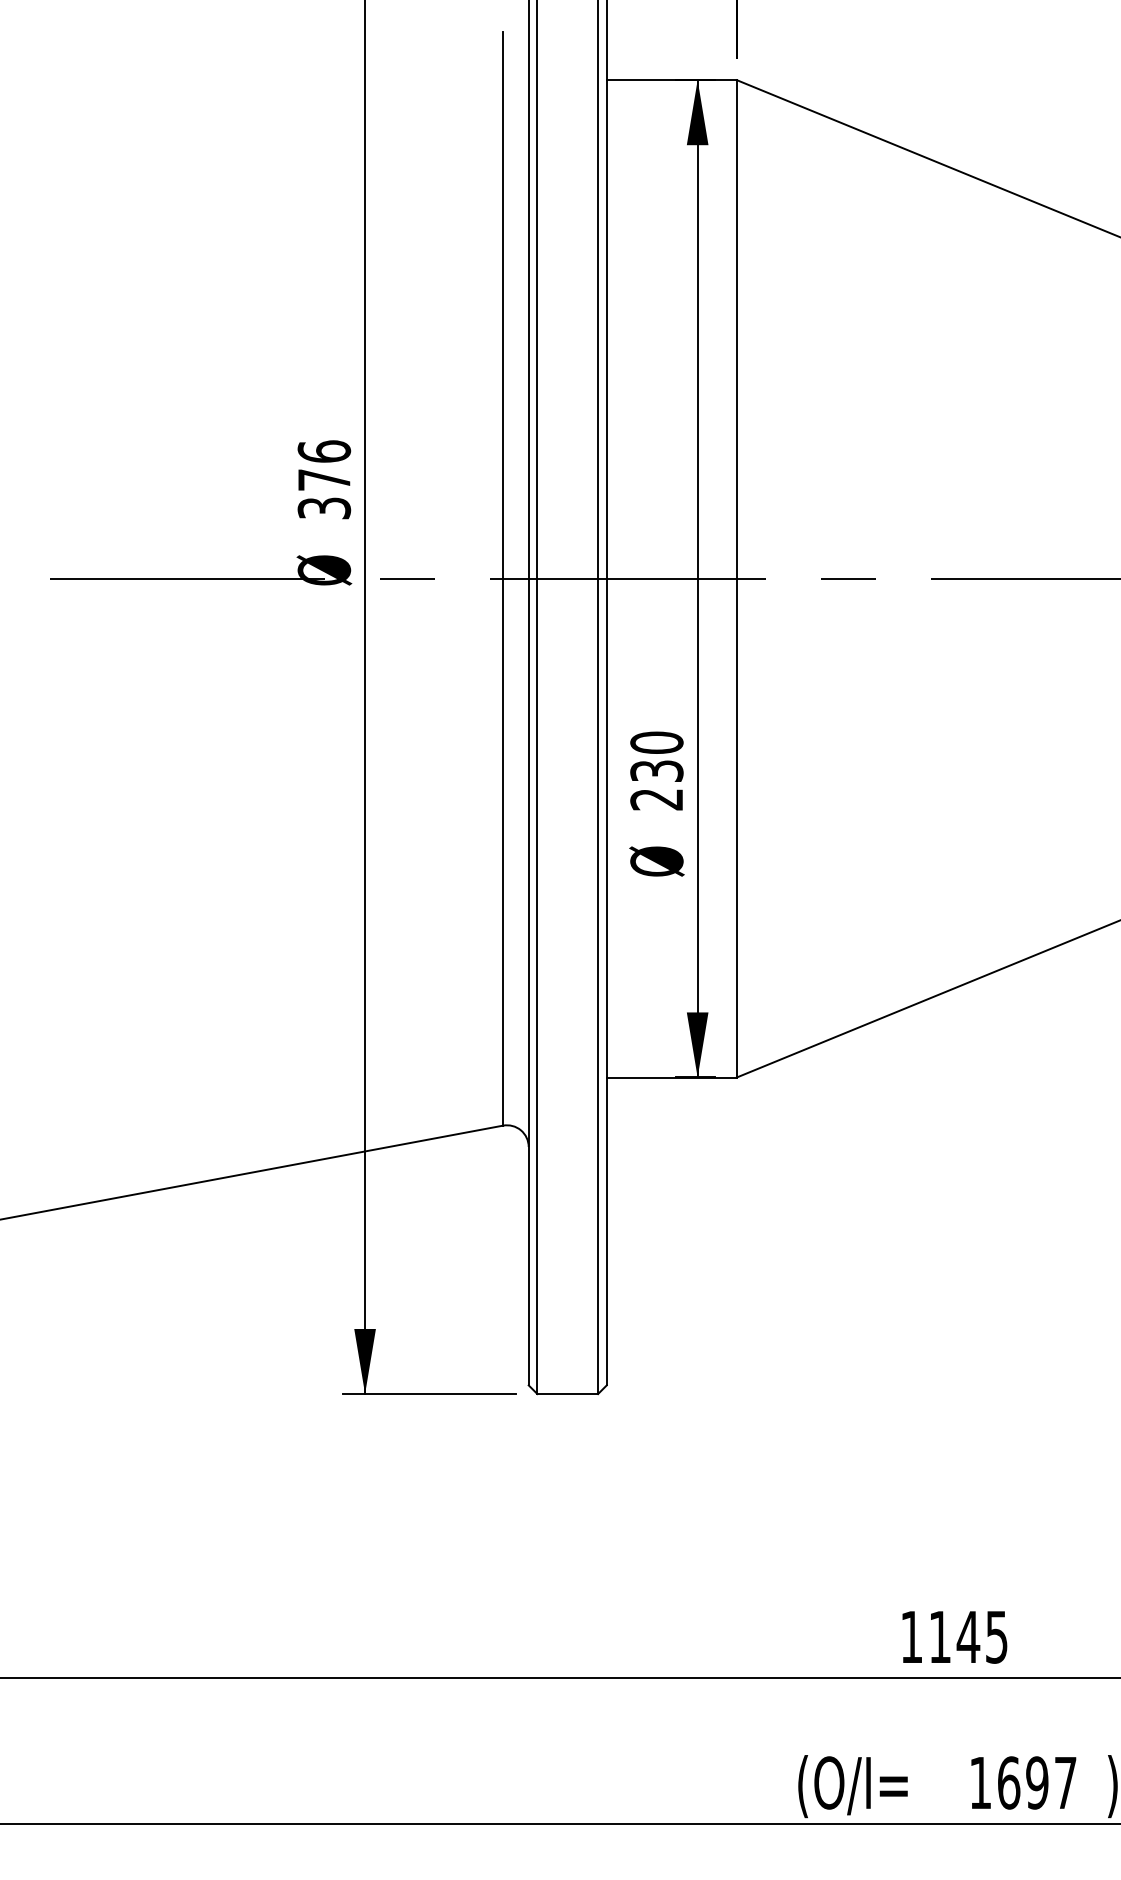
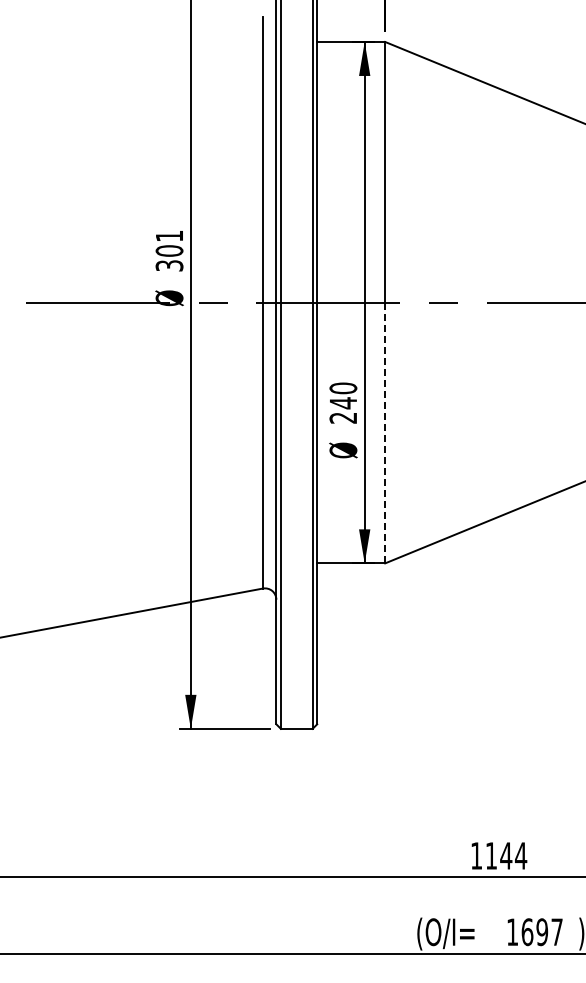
text: (324, 465) -> (169, 243), 376 -> 301
text: (657, 771) -> (343, 403), 230 -> 240
line: (737, 827) -> (385, 432), solid -> dashed
text: (997, 1636) -> (521, 855), 1145 -> 1144

